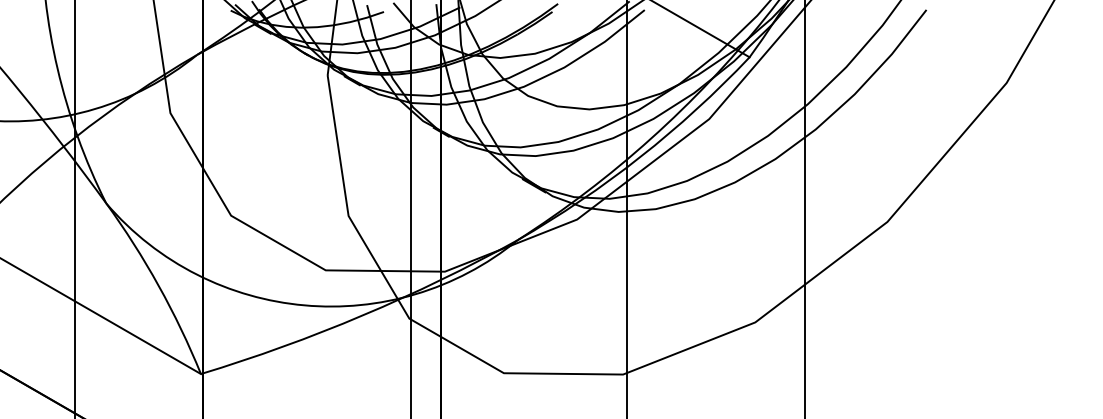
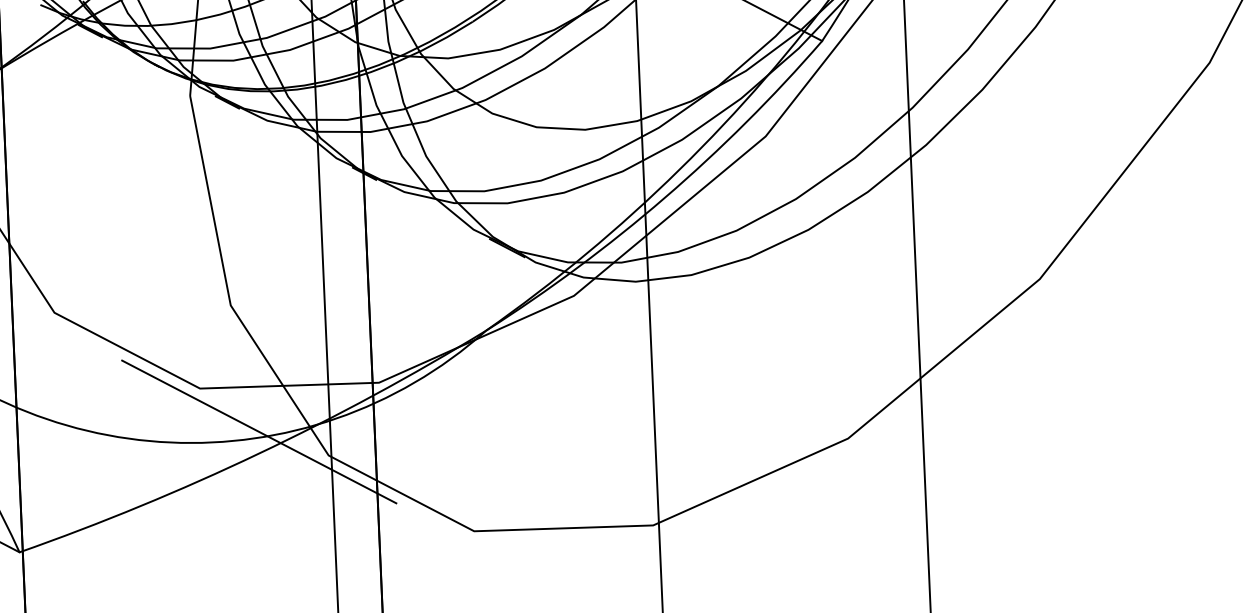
line: (363, 300) -> (258, 431), added

